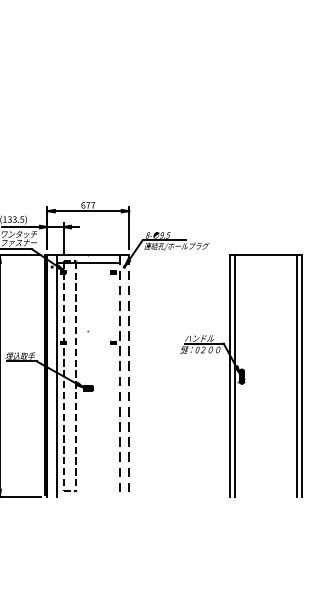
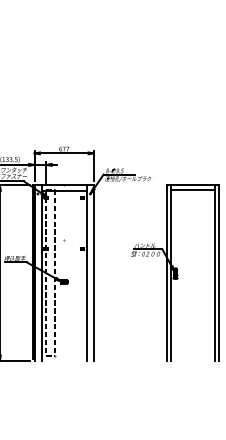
line: (265, 260) -> (192, 189), added
line: (118, 376) -> (86, 273), dashed -> solid
line: (128, 376) -> (93, 273), dashed -> solid

